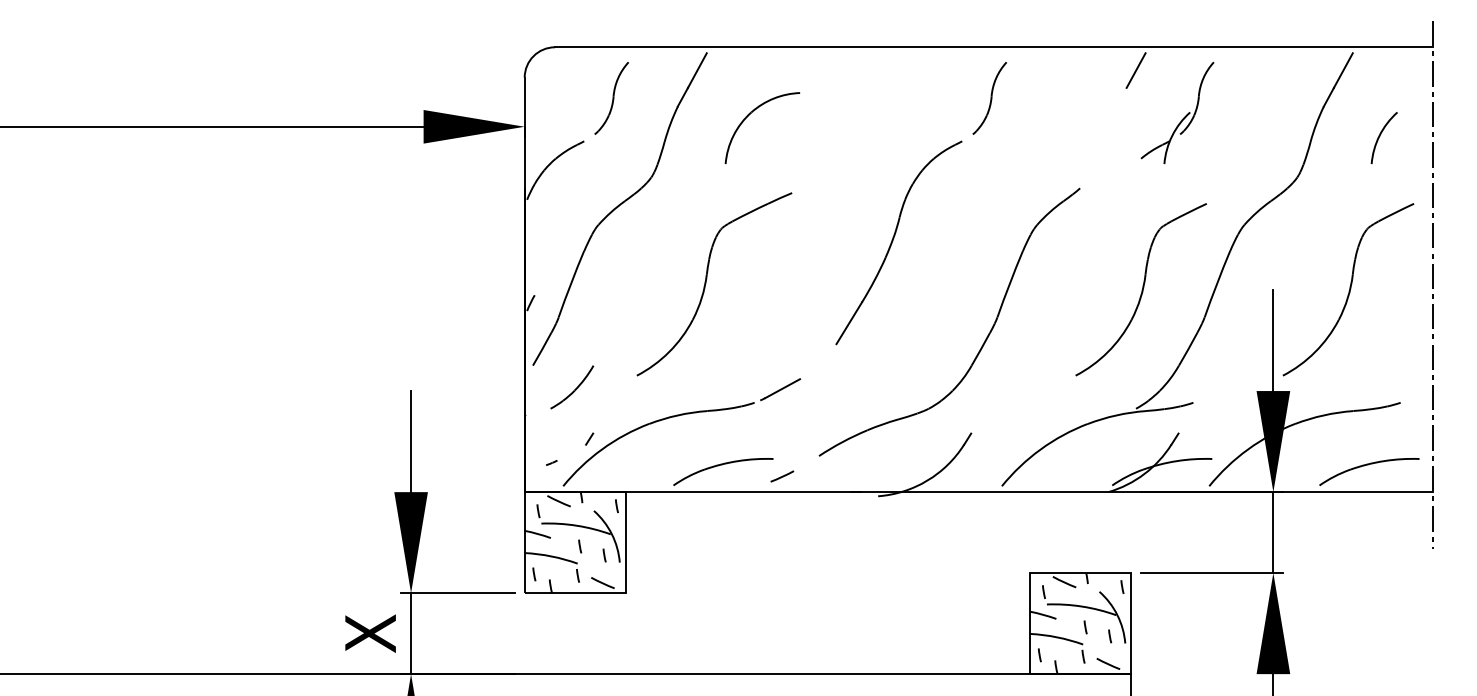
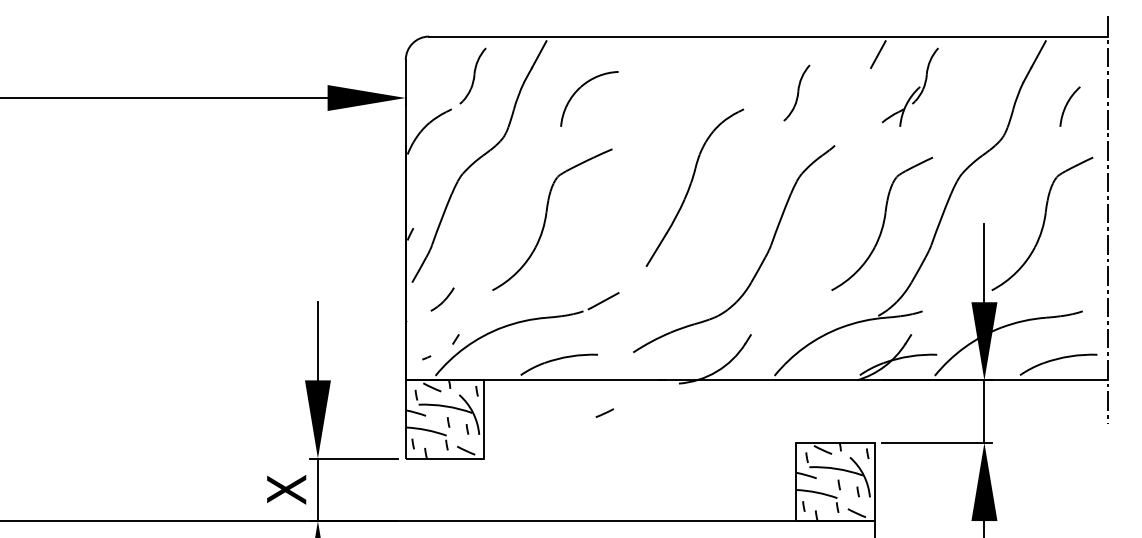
part: (989, 98) -> (796, 93), moved
part: (572, 387) -> (442, 299), size x0.7
line: (782, 476) -> (605, 413), moved

